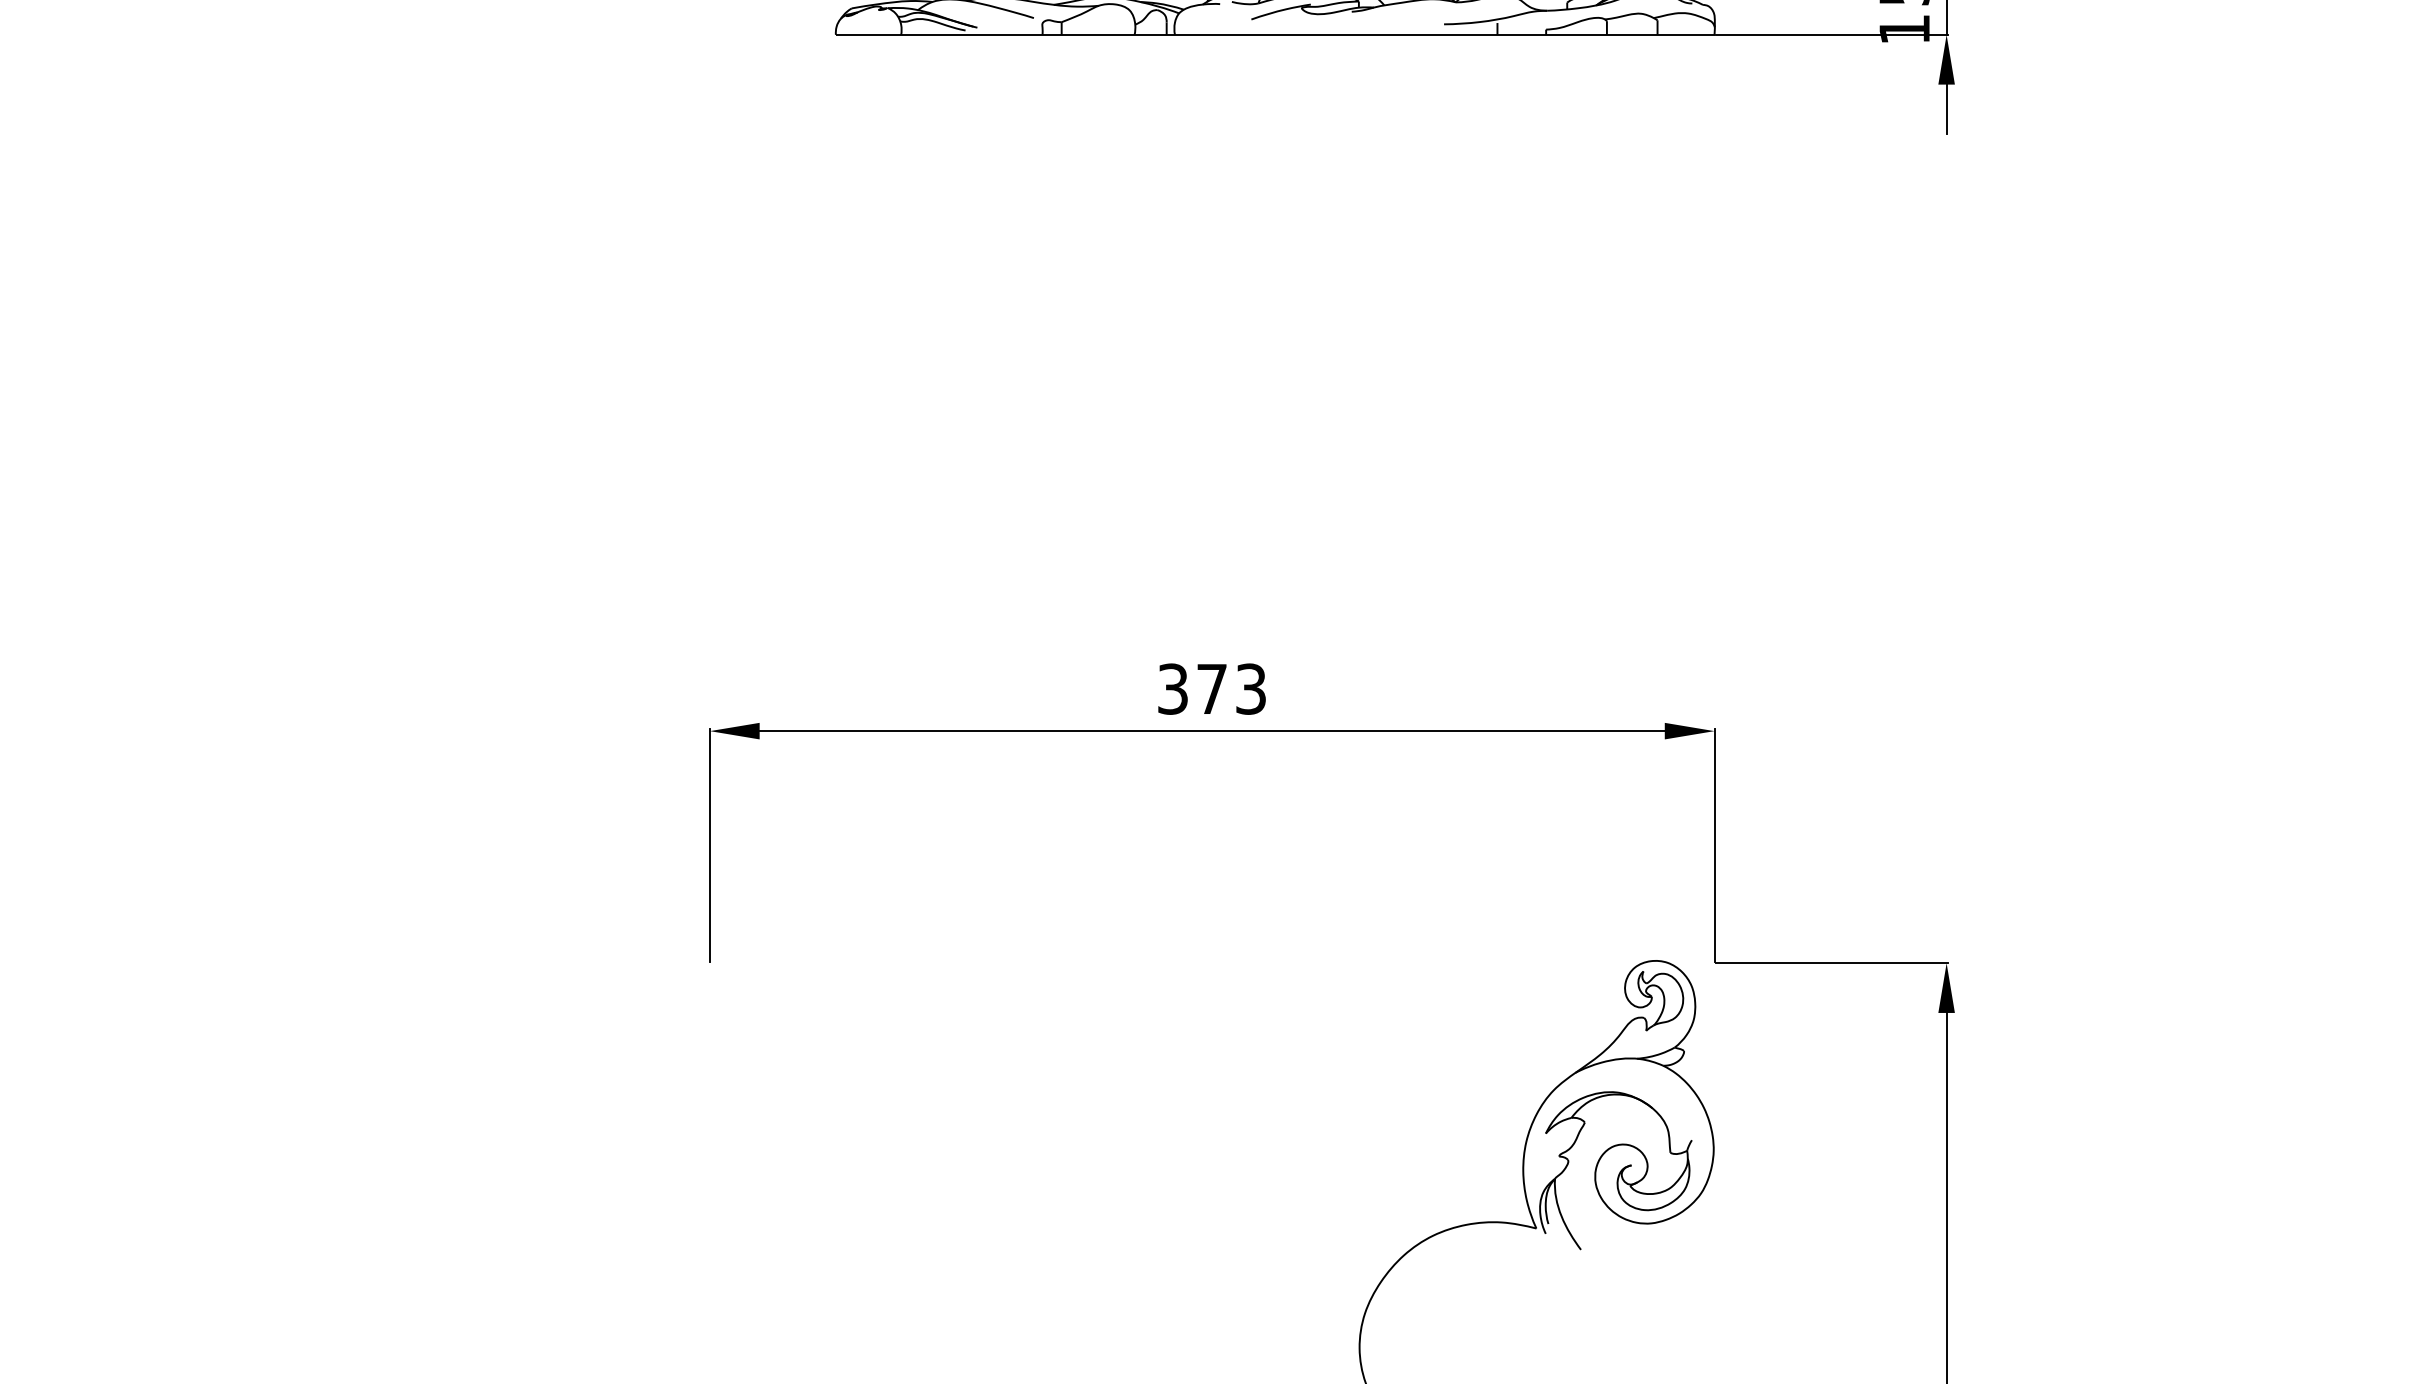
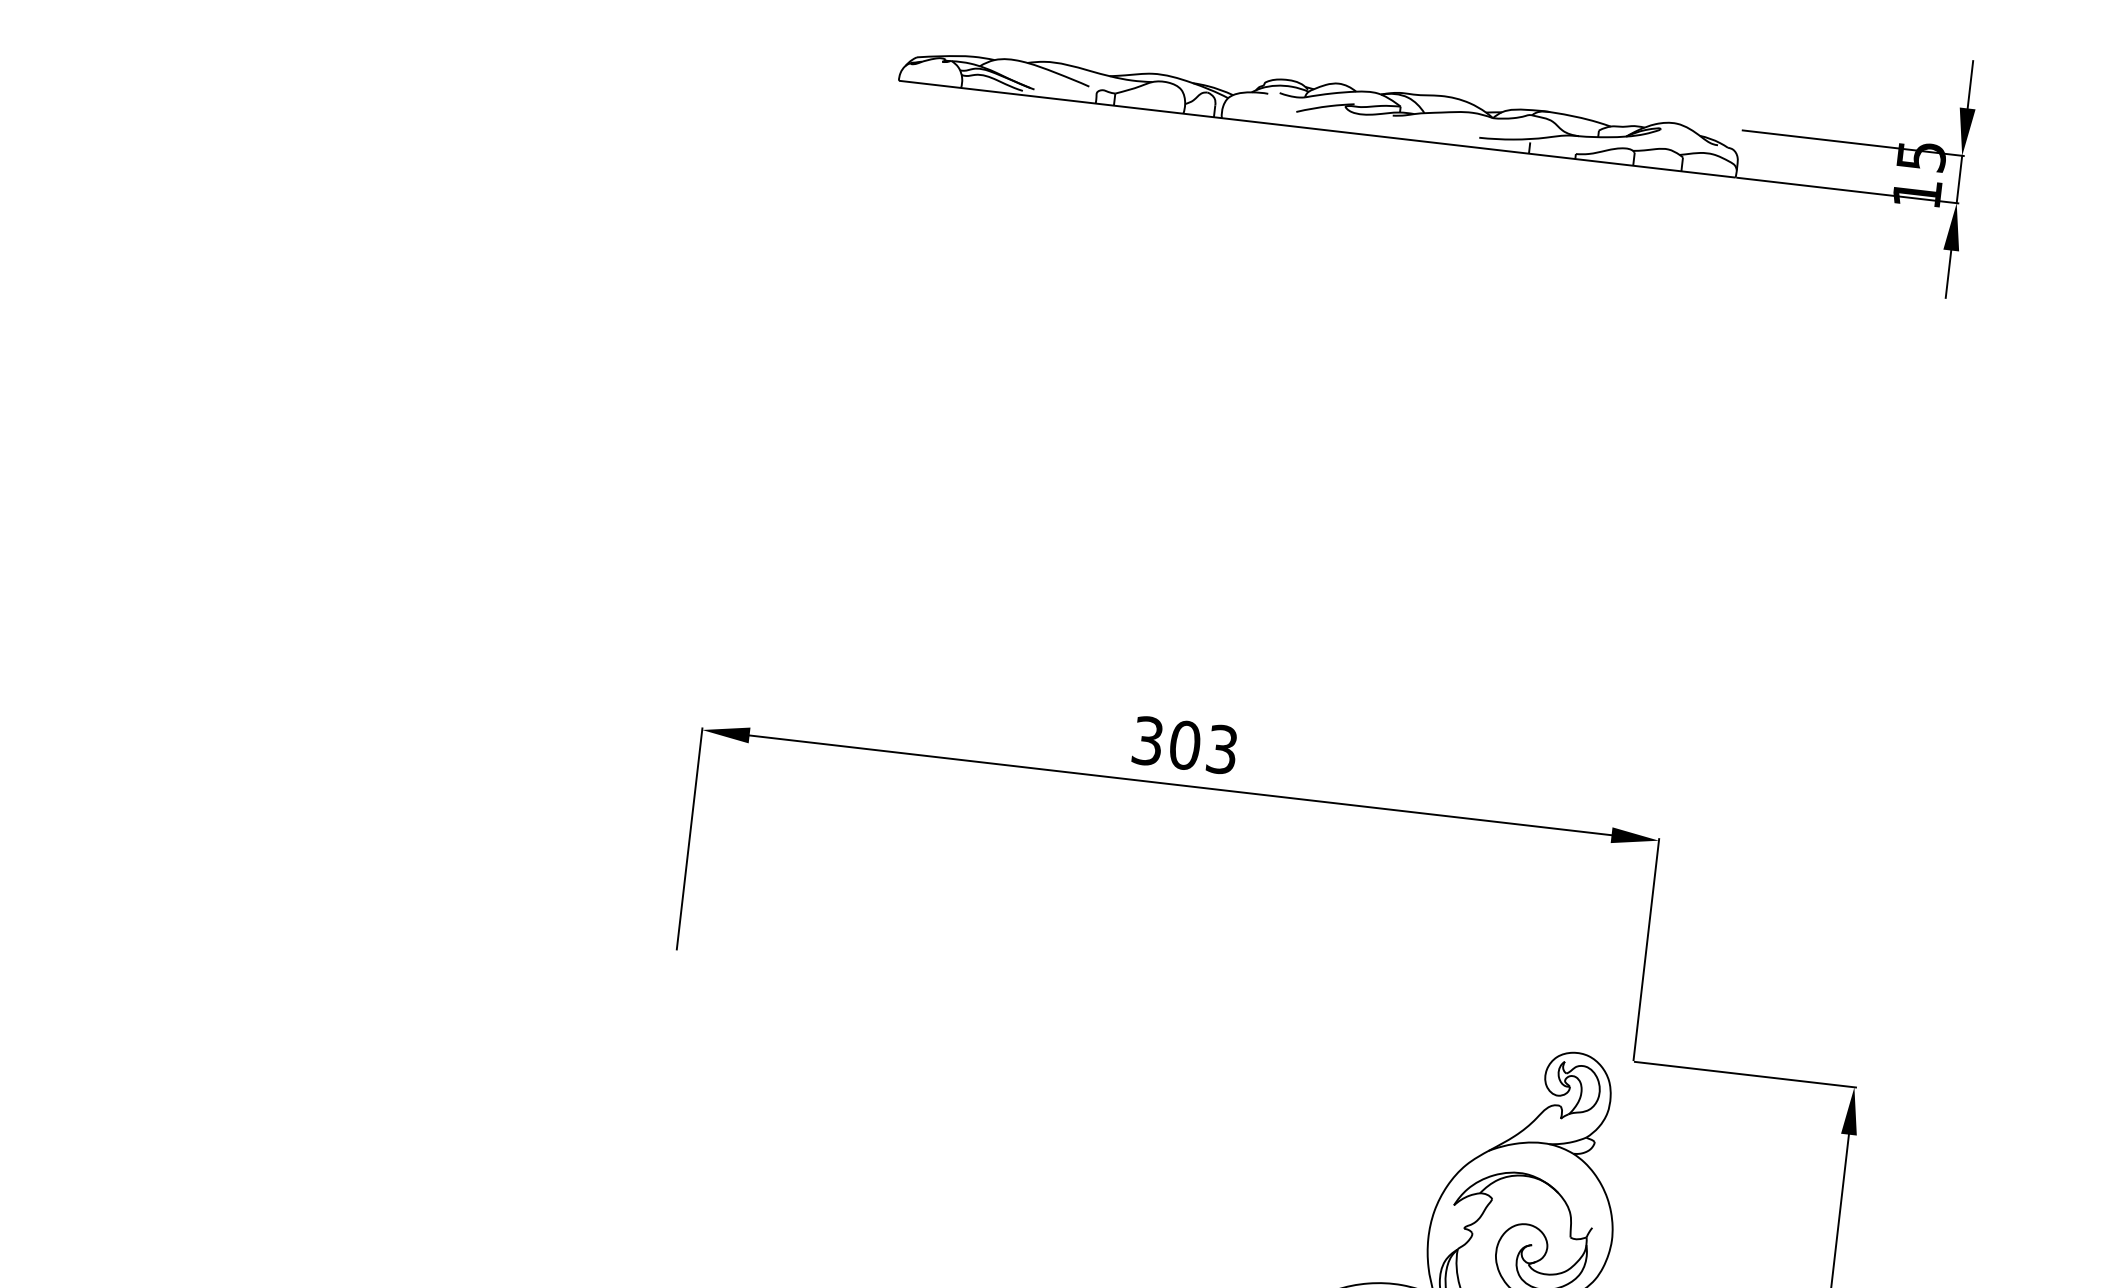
text: (1211, 688) -> (1184, 744), 373 -> 303

